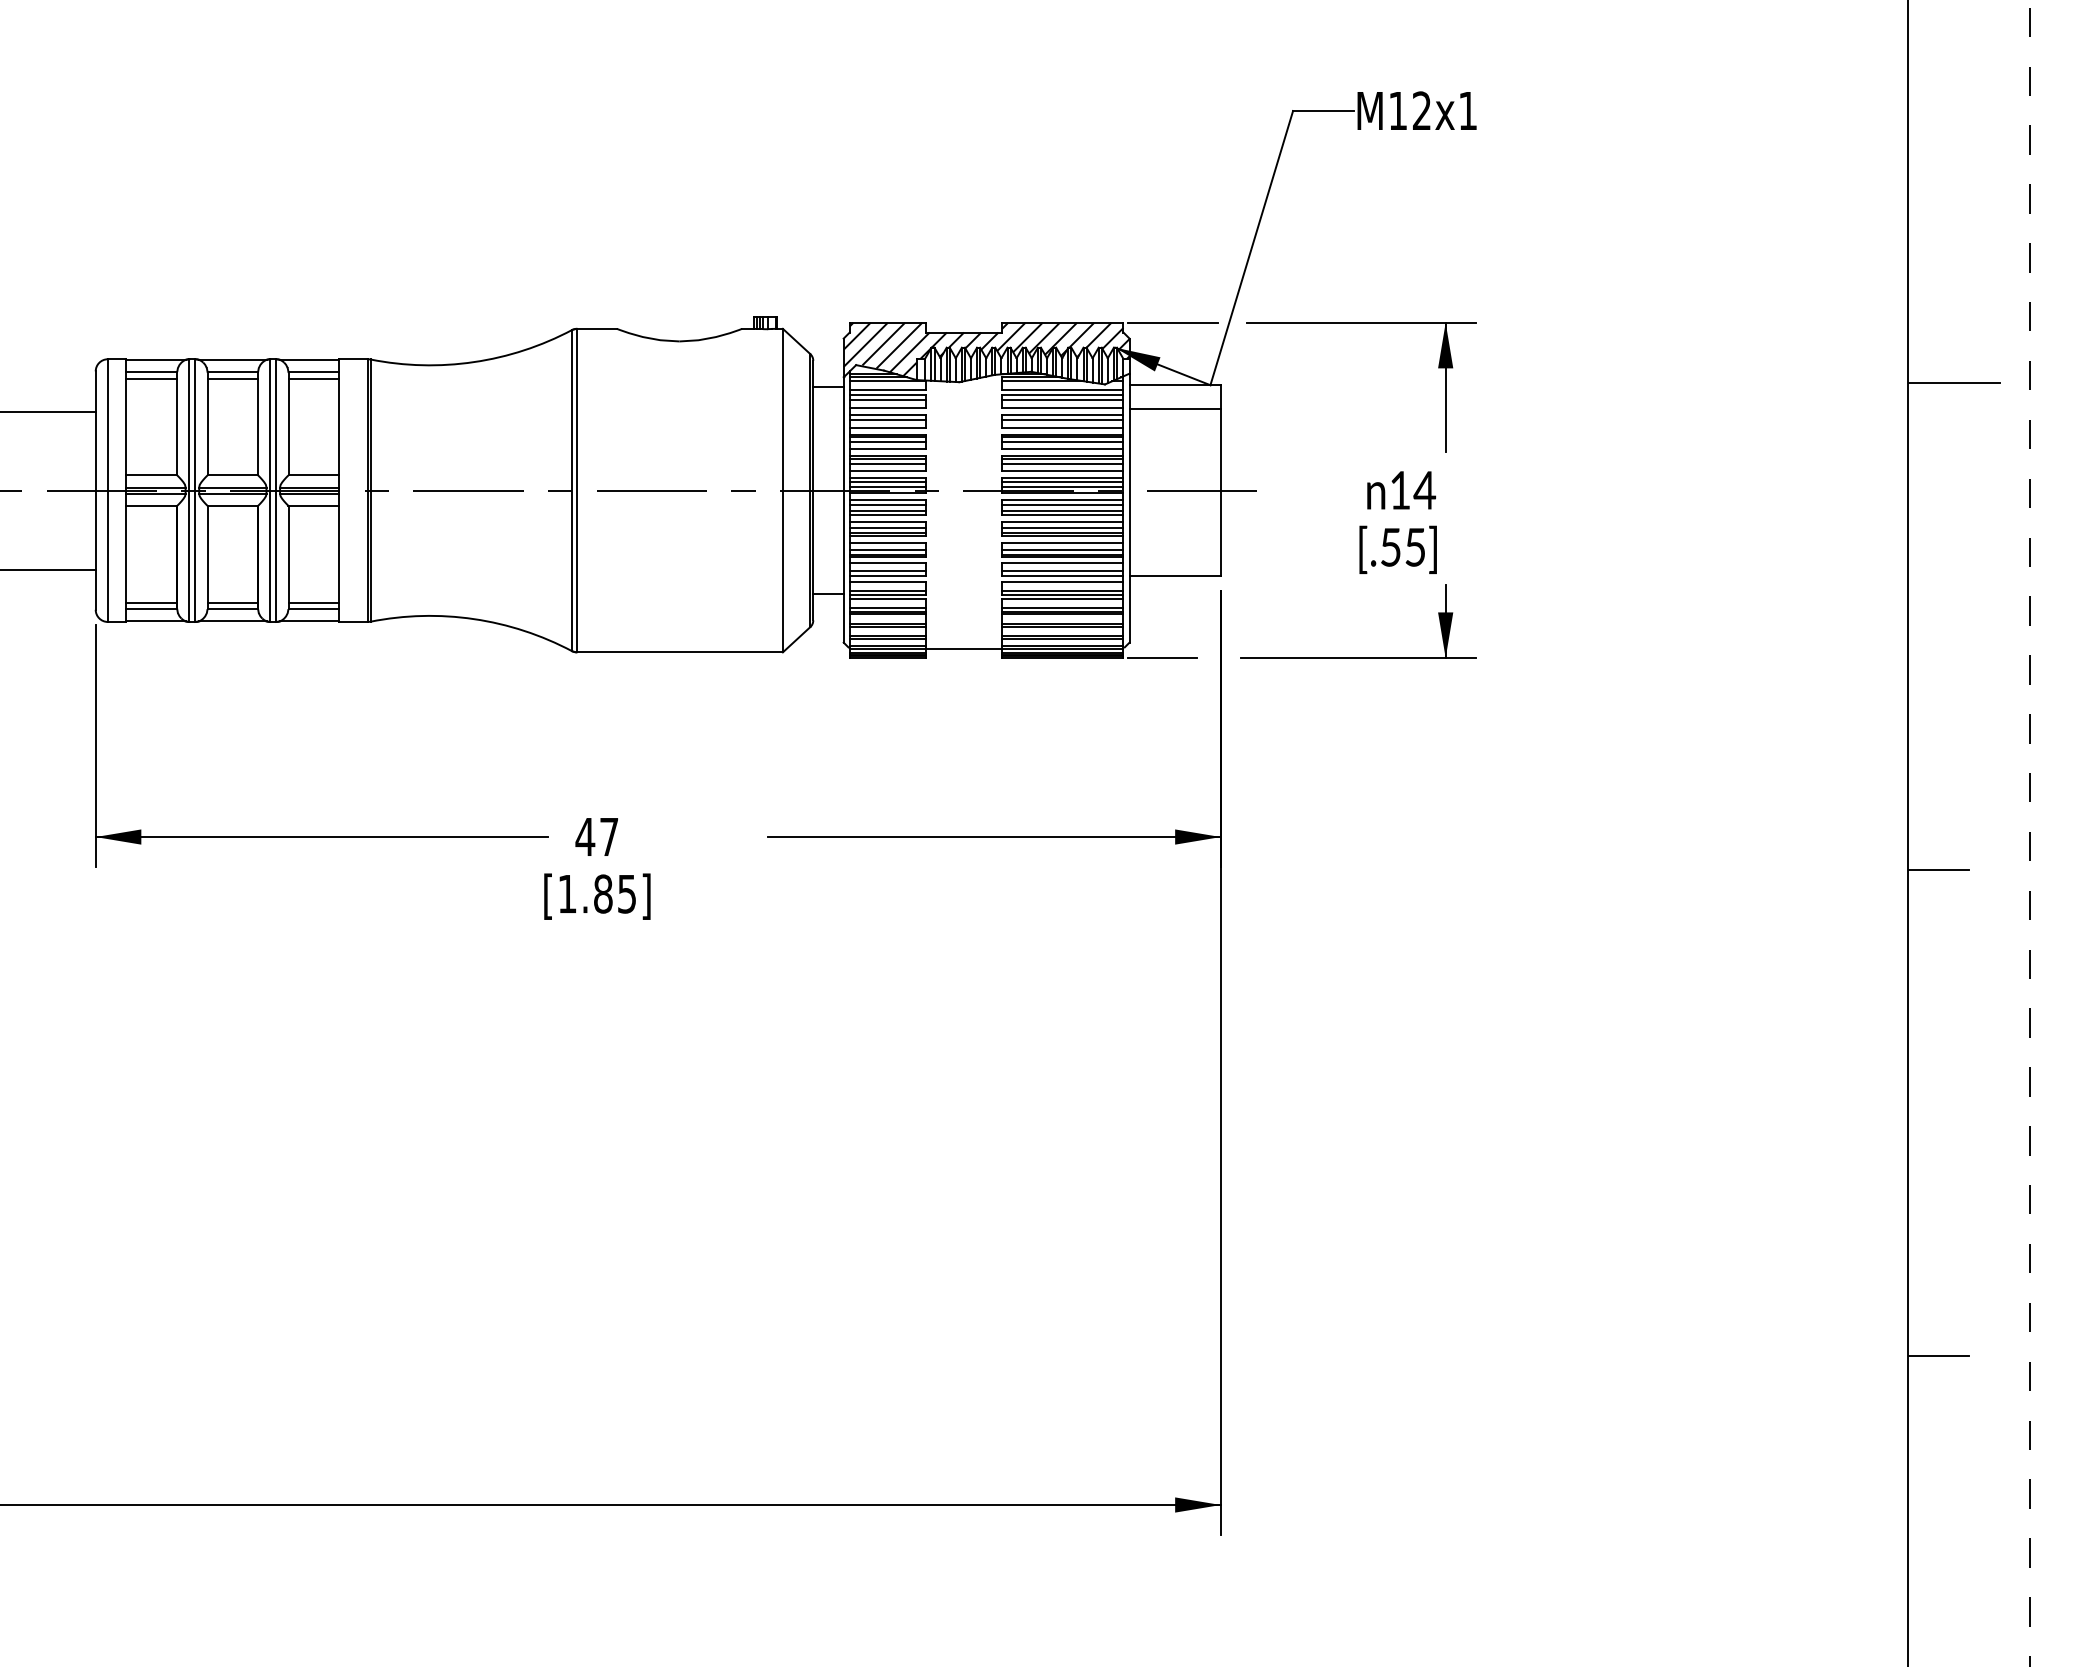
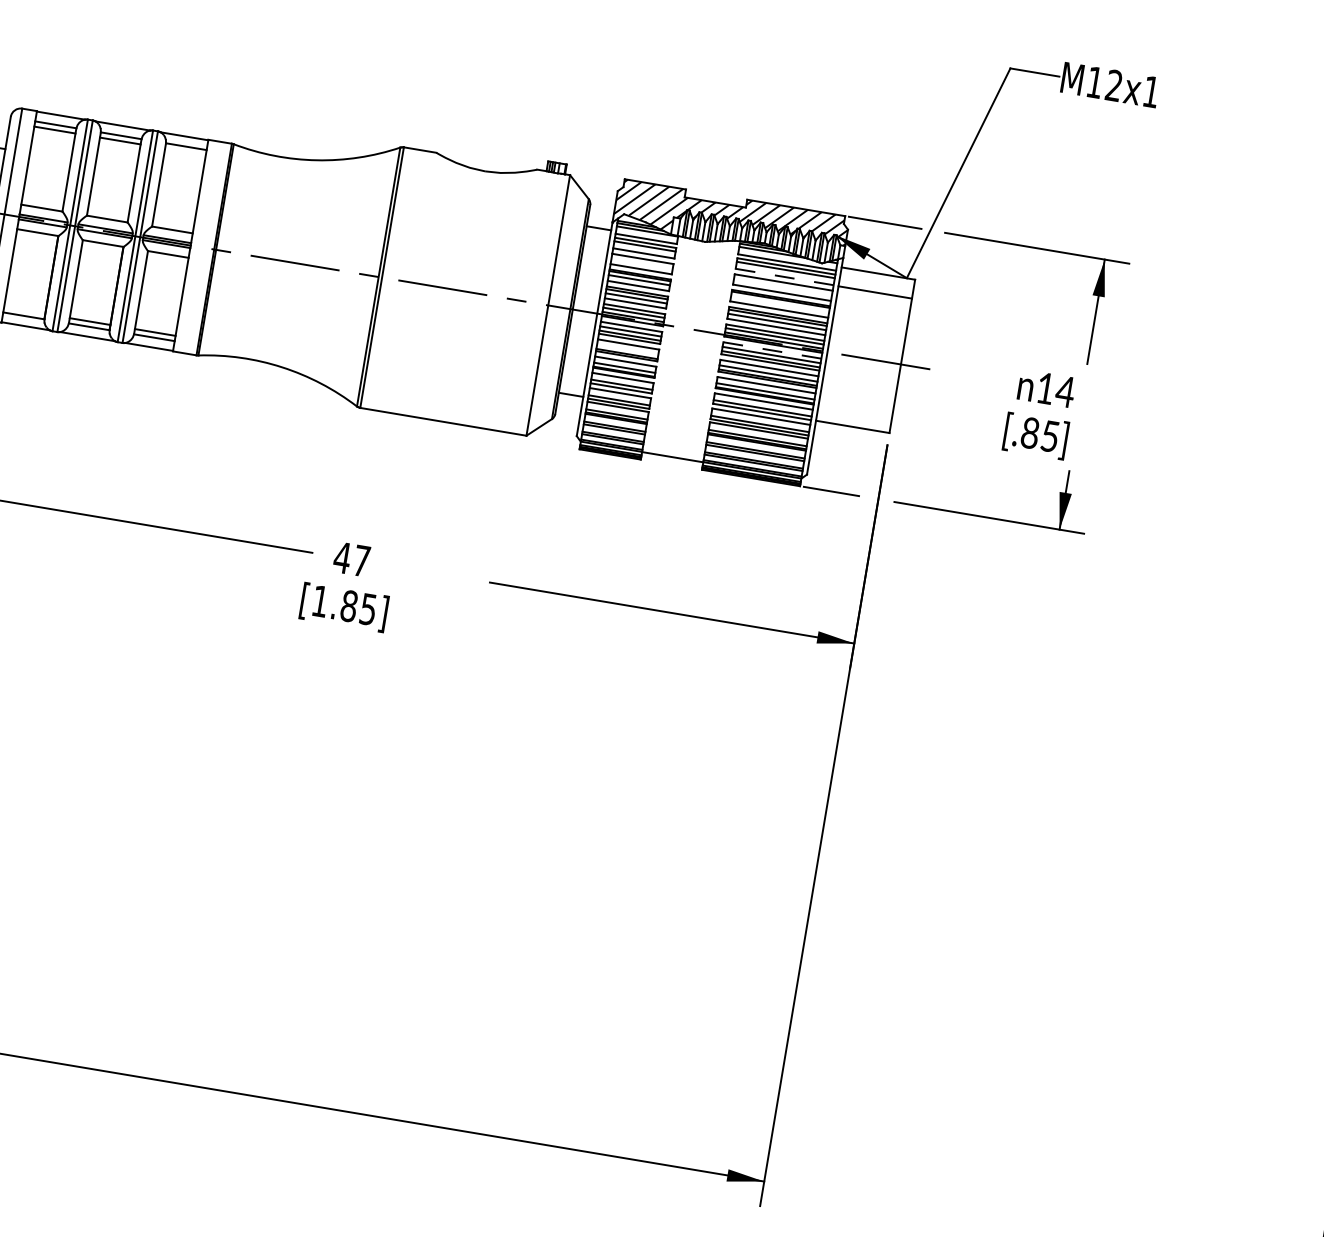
line: (313, 378) -> (185, 151), removed
line: (1062, 408) -> (784, 276), solid -> dashed
line: (887, 420) -> (642, 263), removed
line: (1062, 420) -> (782, 286), removed
line: (1062, 441) -> (780, 303), removed
line: (1062, 499) -> (772, 350), solid -> dashed
line: (887, 528) -> (627, 350), removed
text: (1390, 547) -> (1030, 433), [.55] -> [.85]
line: (151, 602) -> (24, 310), removed

